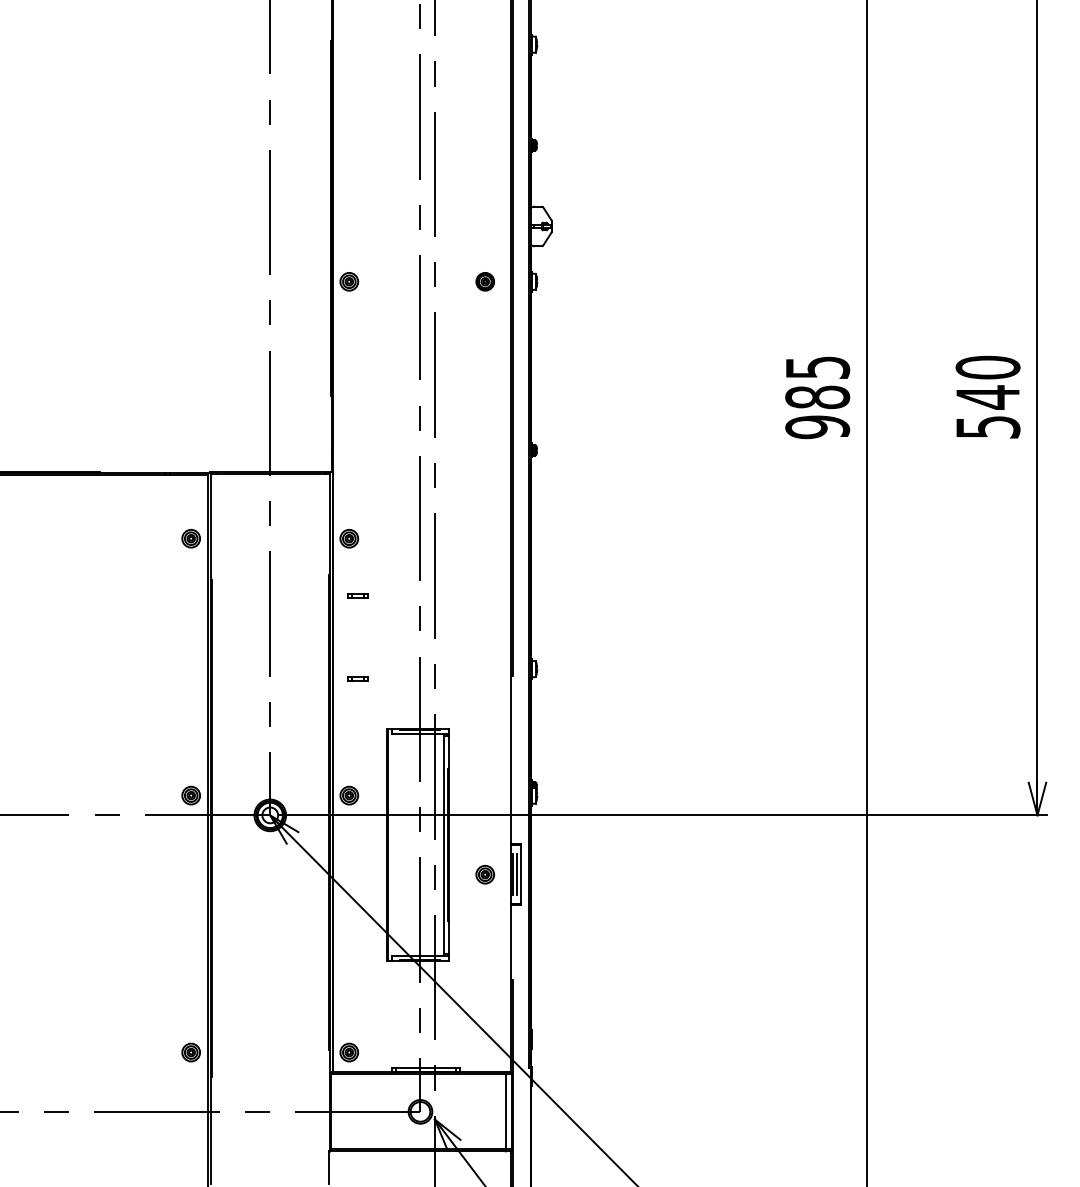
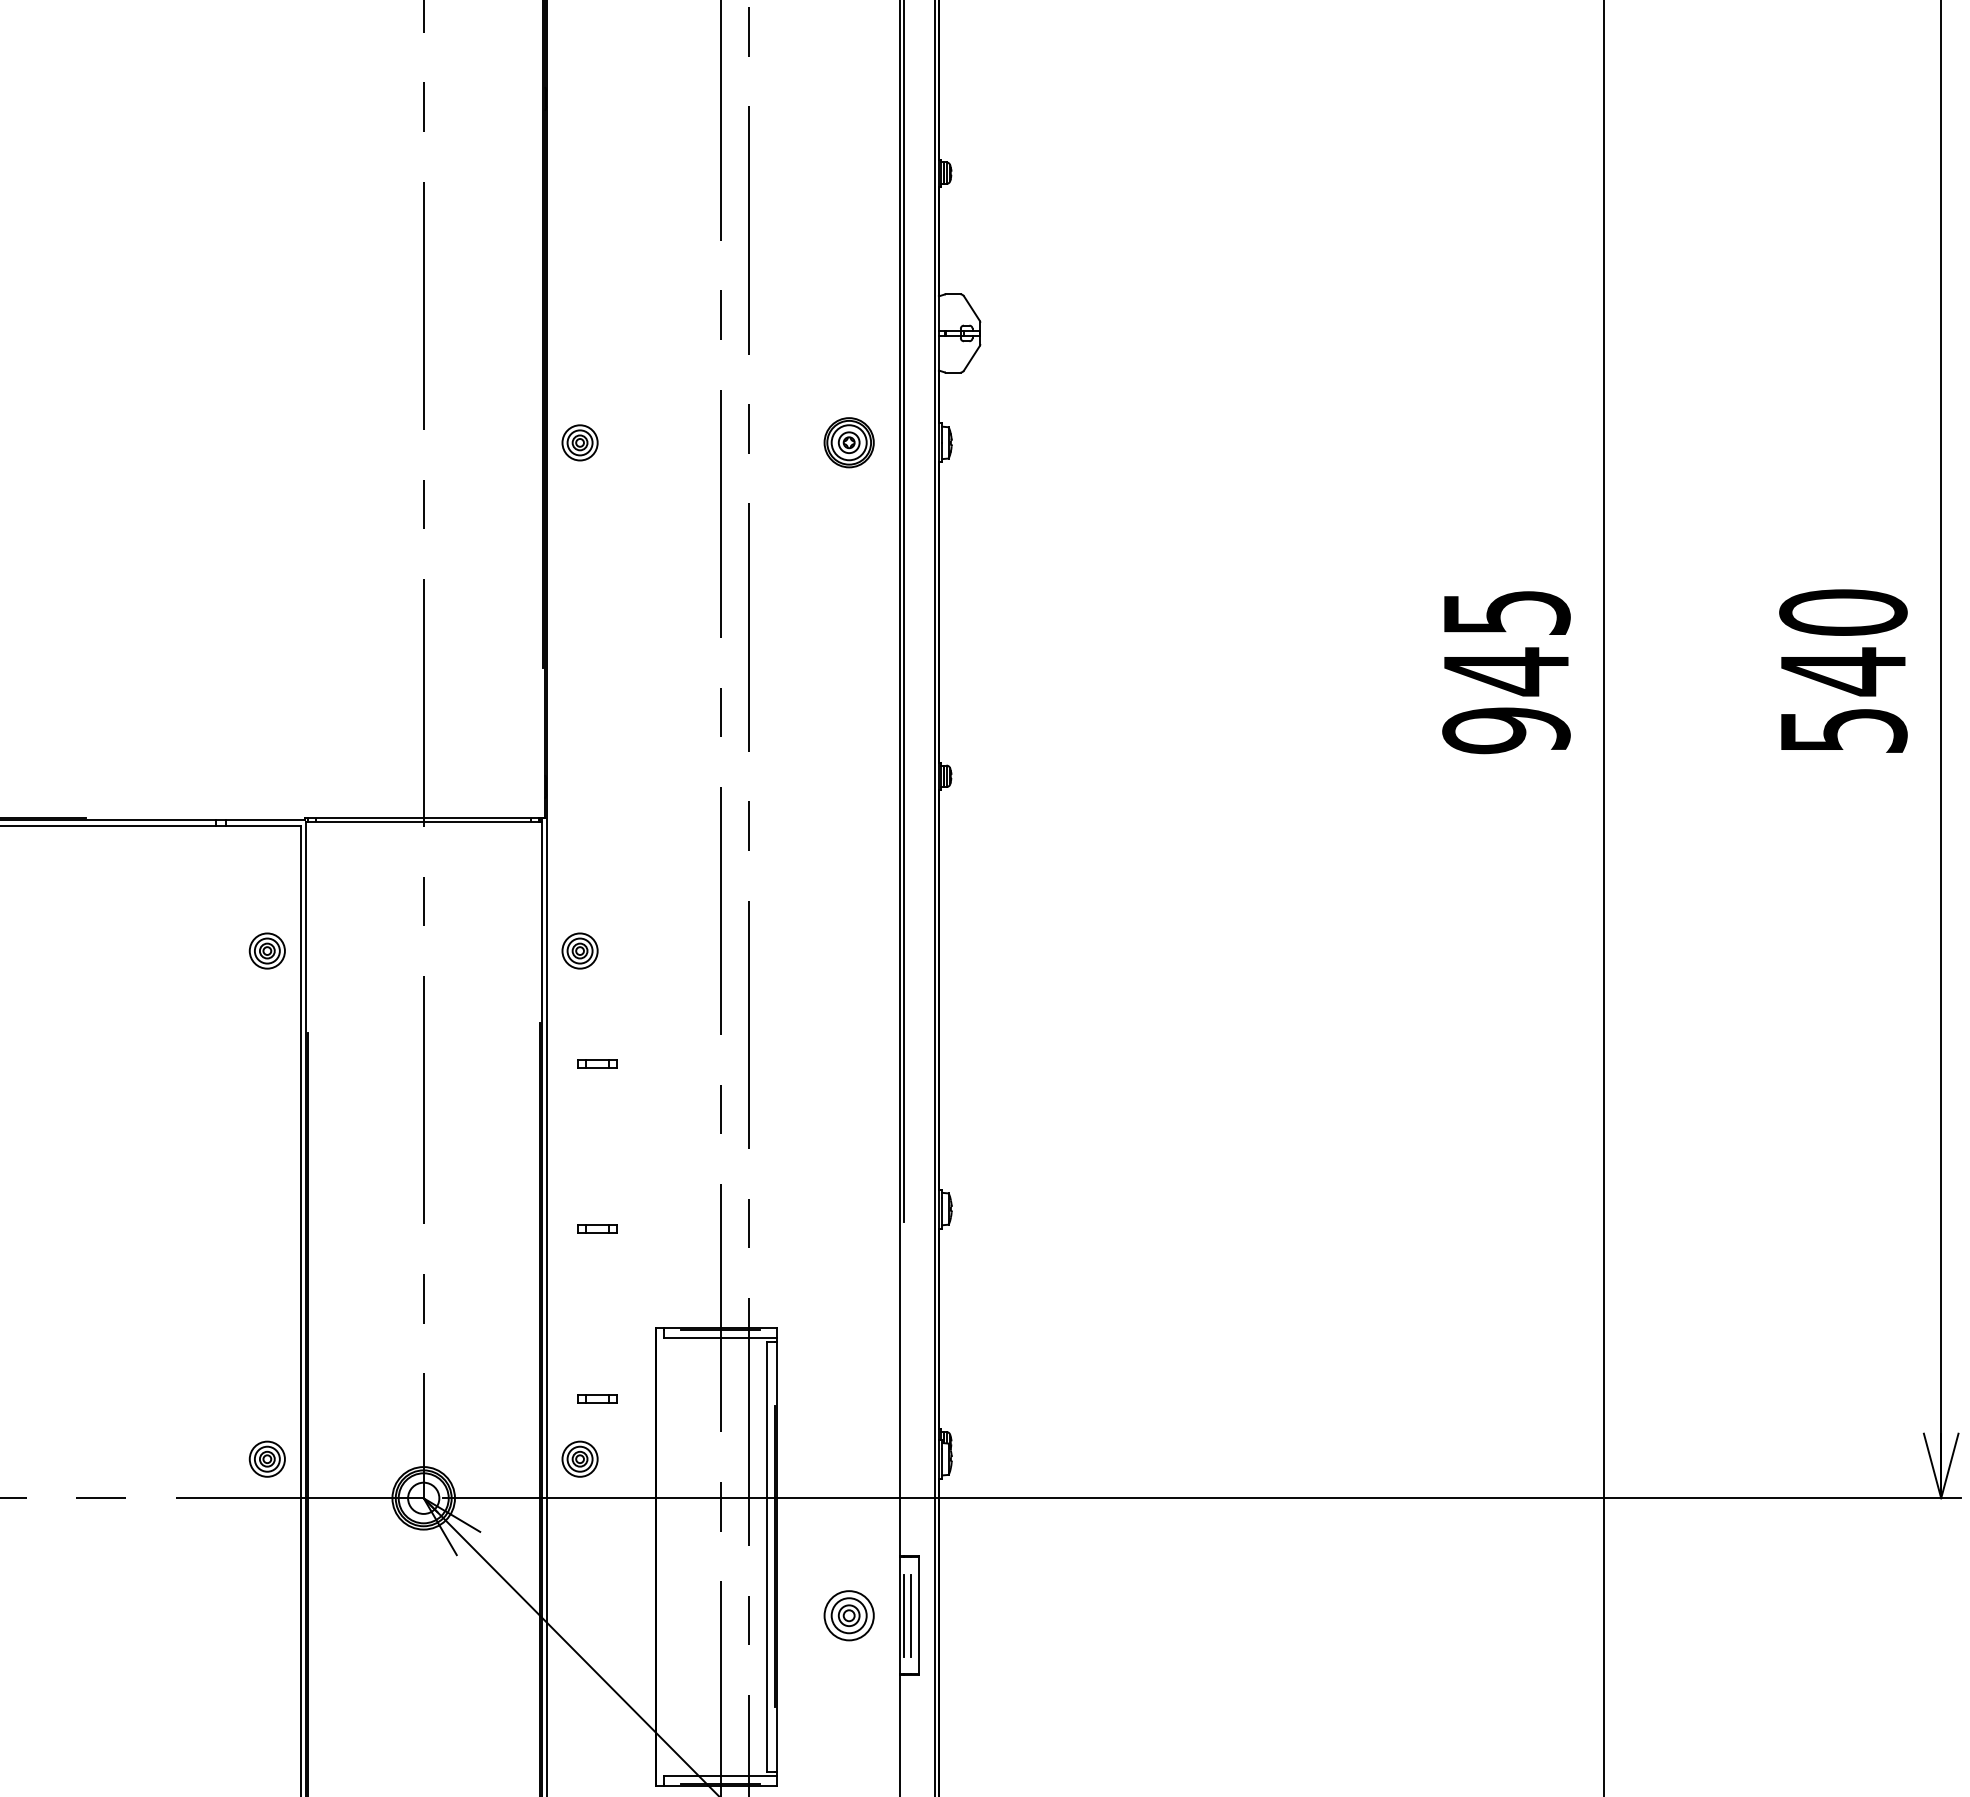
part: (484, 281) -> (847, 442), size x1.4
text: (817, 397) -> (1506, 671), 985 -> 945
part: (357, 764) -> (596, 1397), added
part: (484, 874) -> (847, 1615), size x1.4

